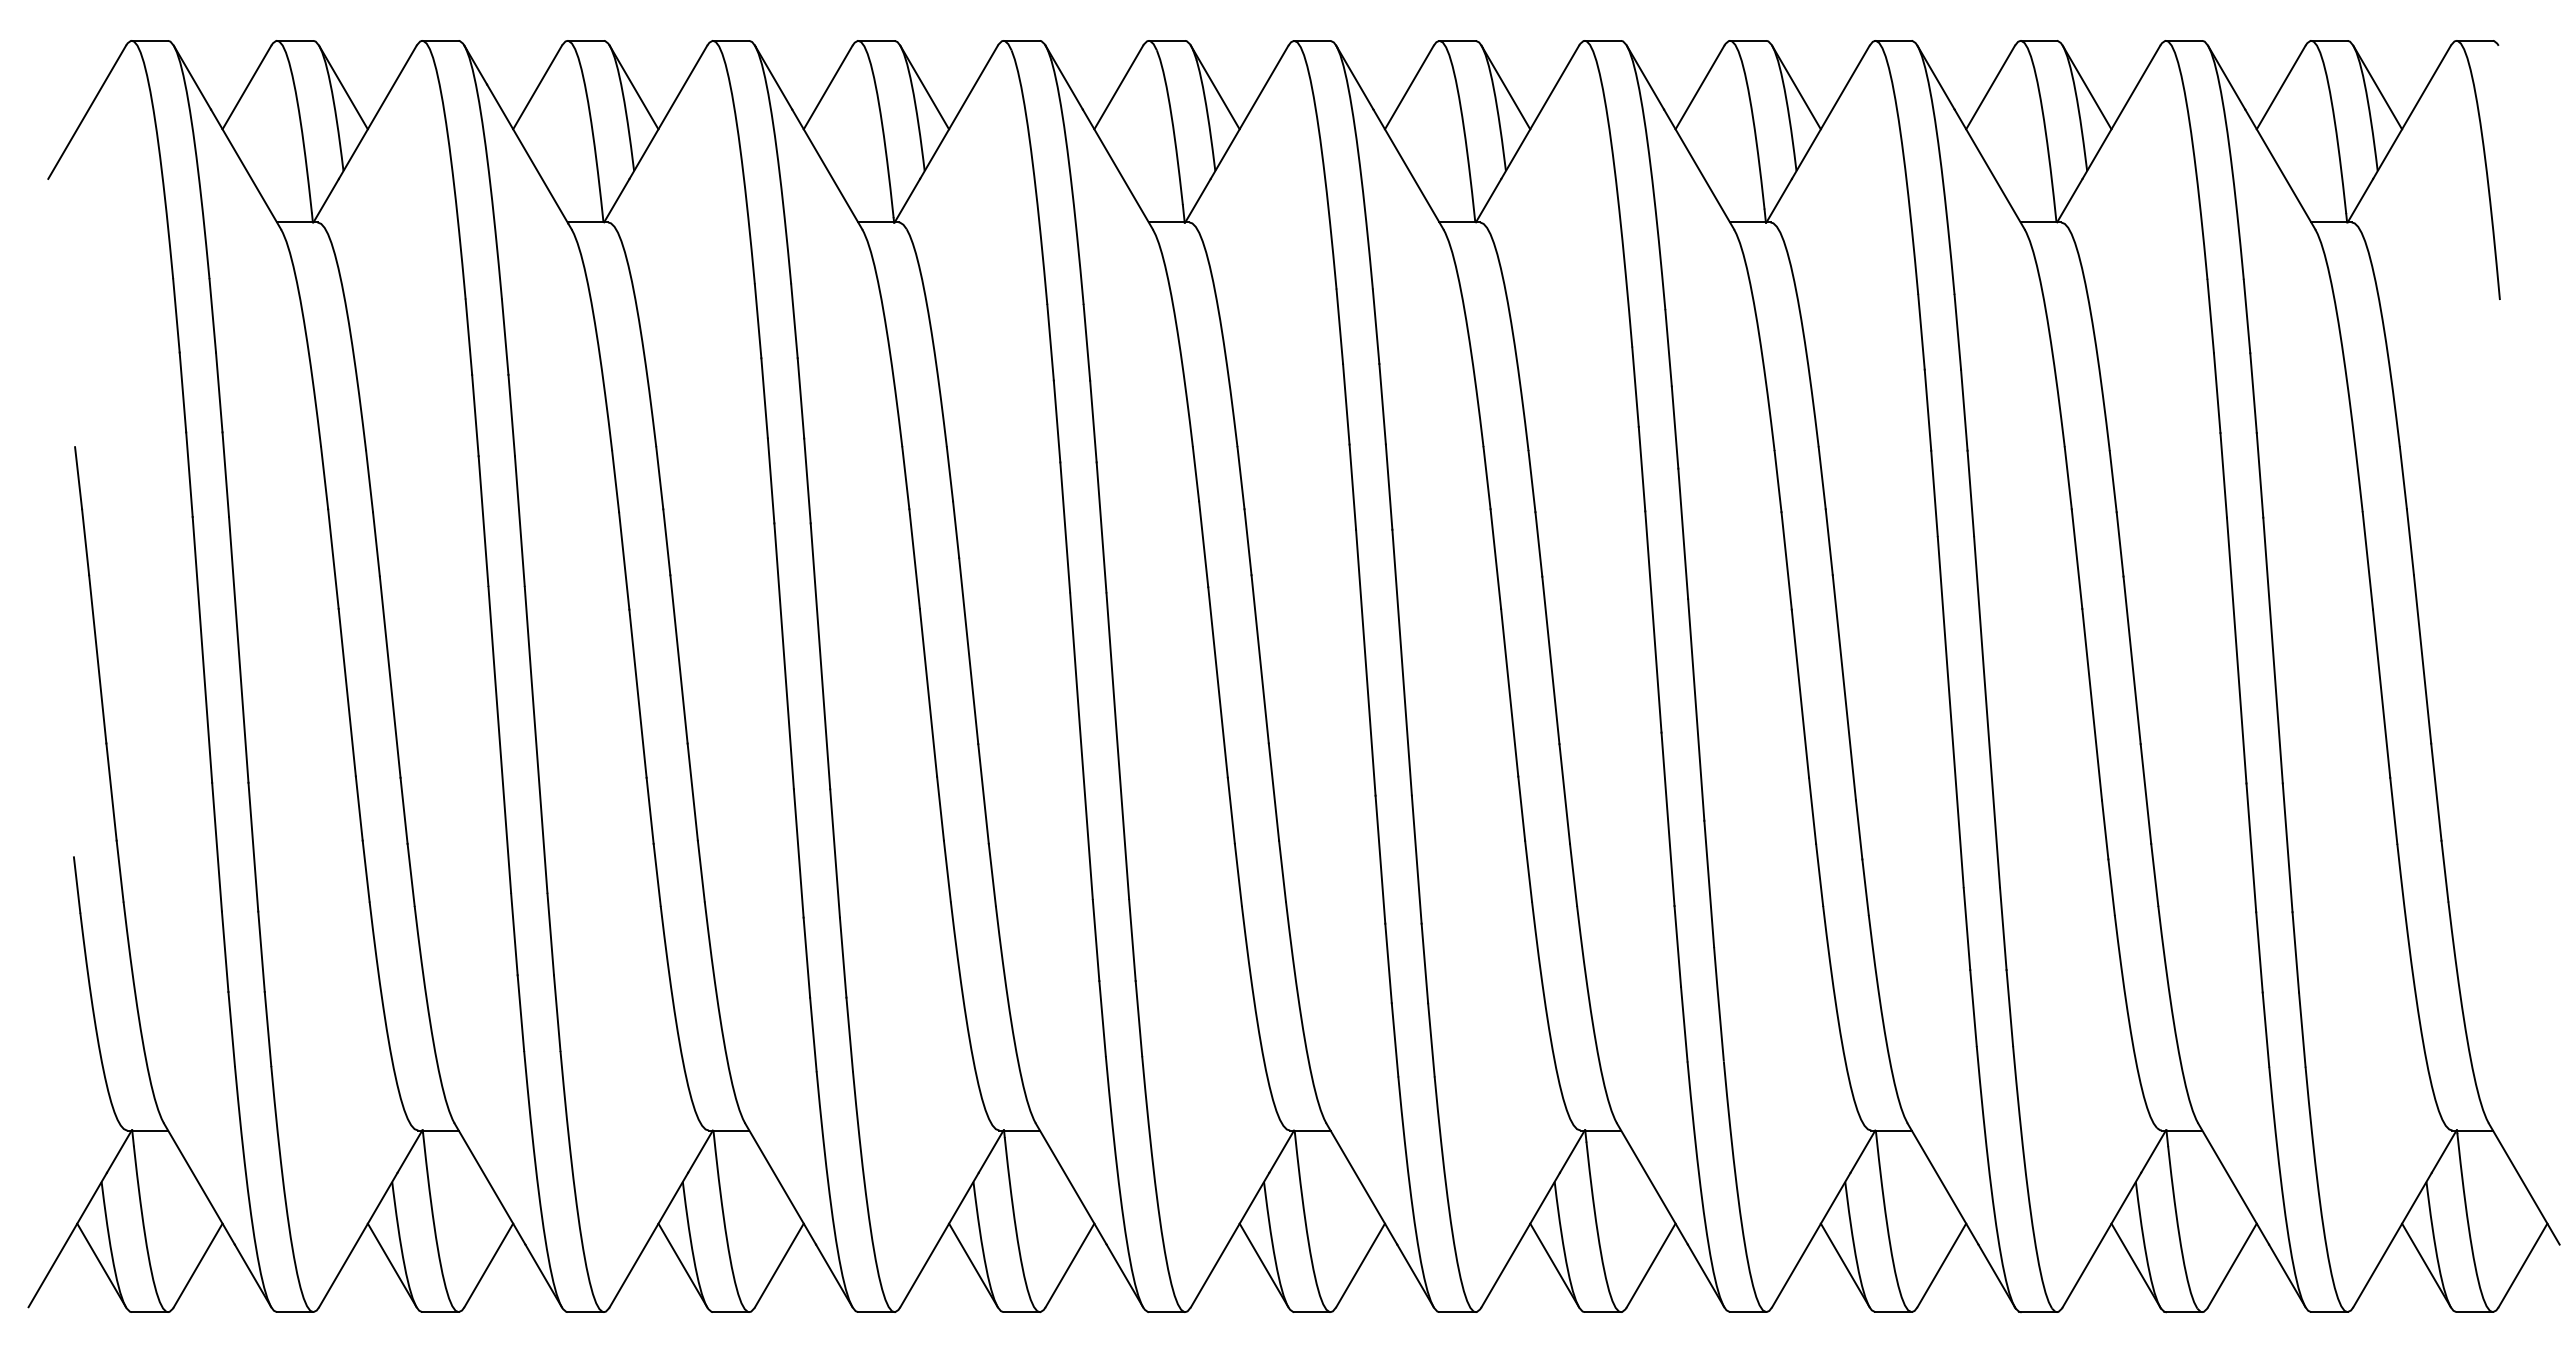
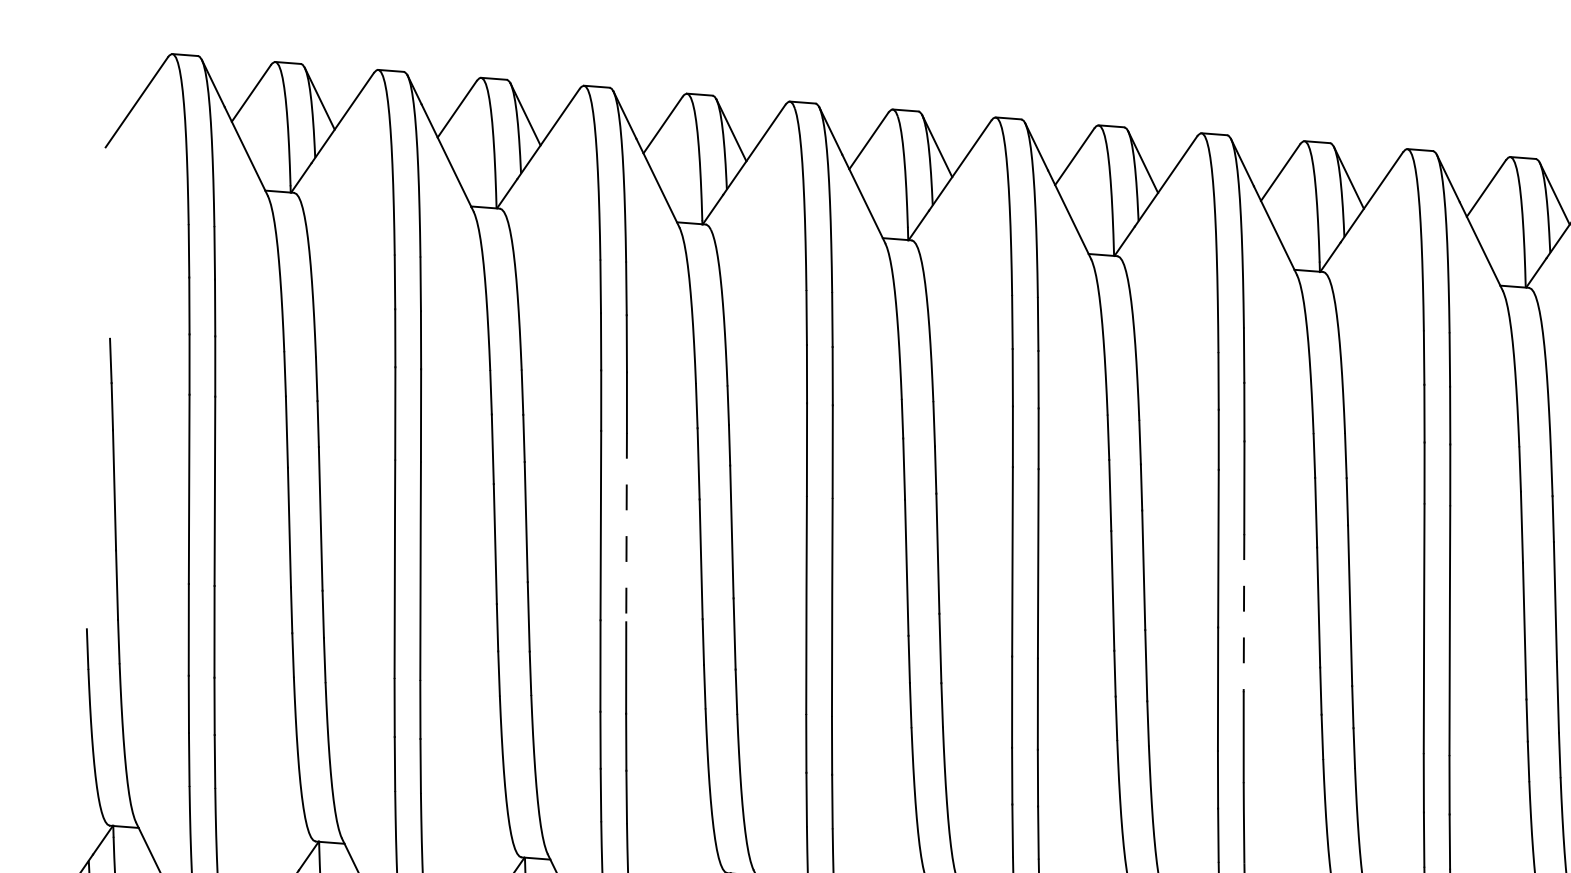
line: (820, 656) -> (626, 527), solid -> dashed
line: (1696, 710) -> (1244, 613), solid -> dashed

